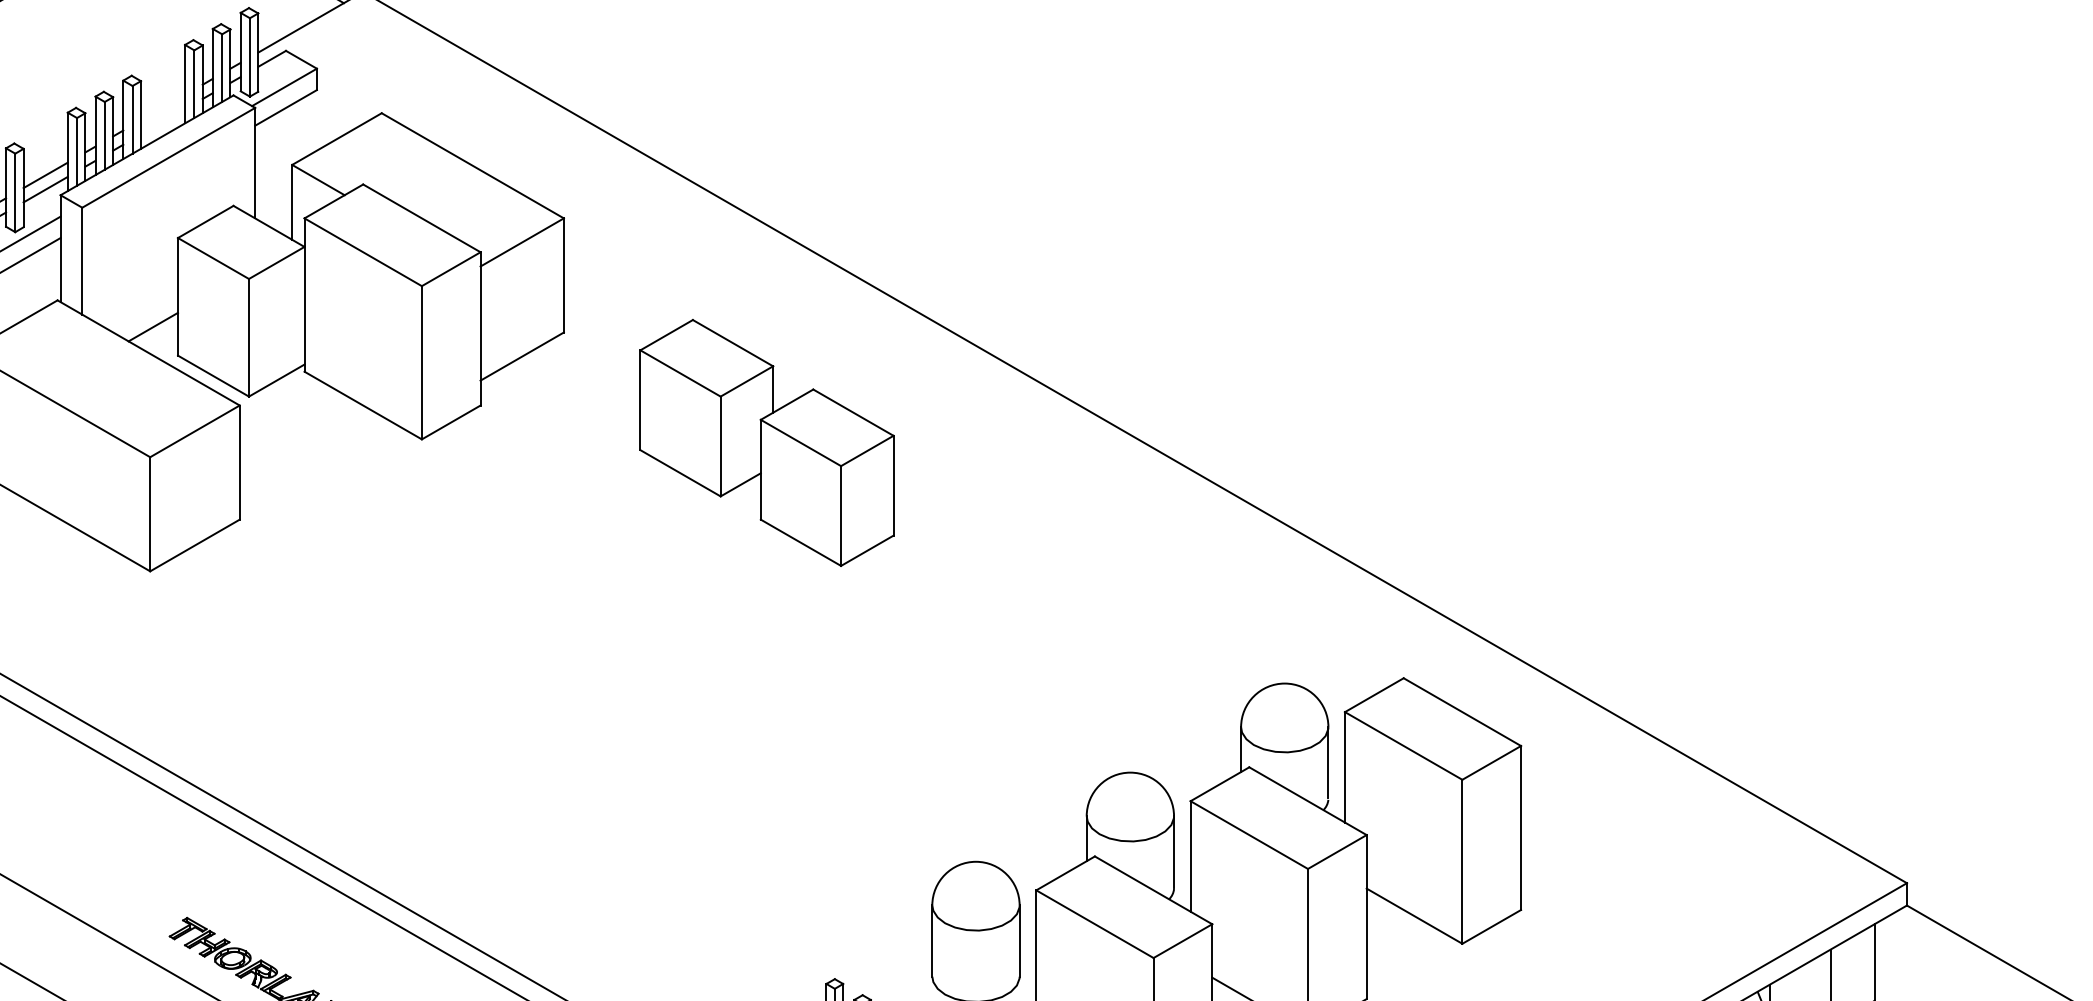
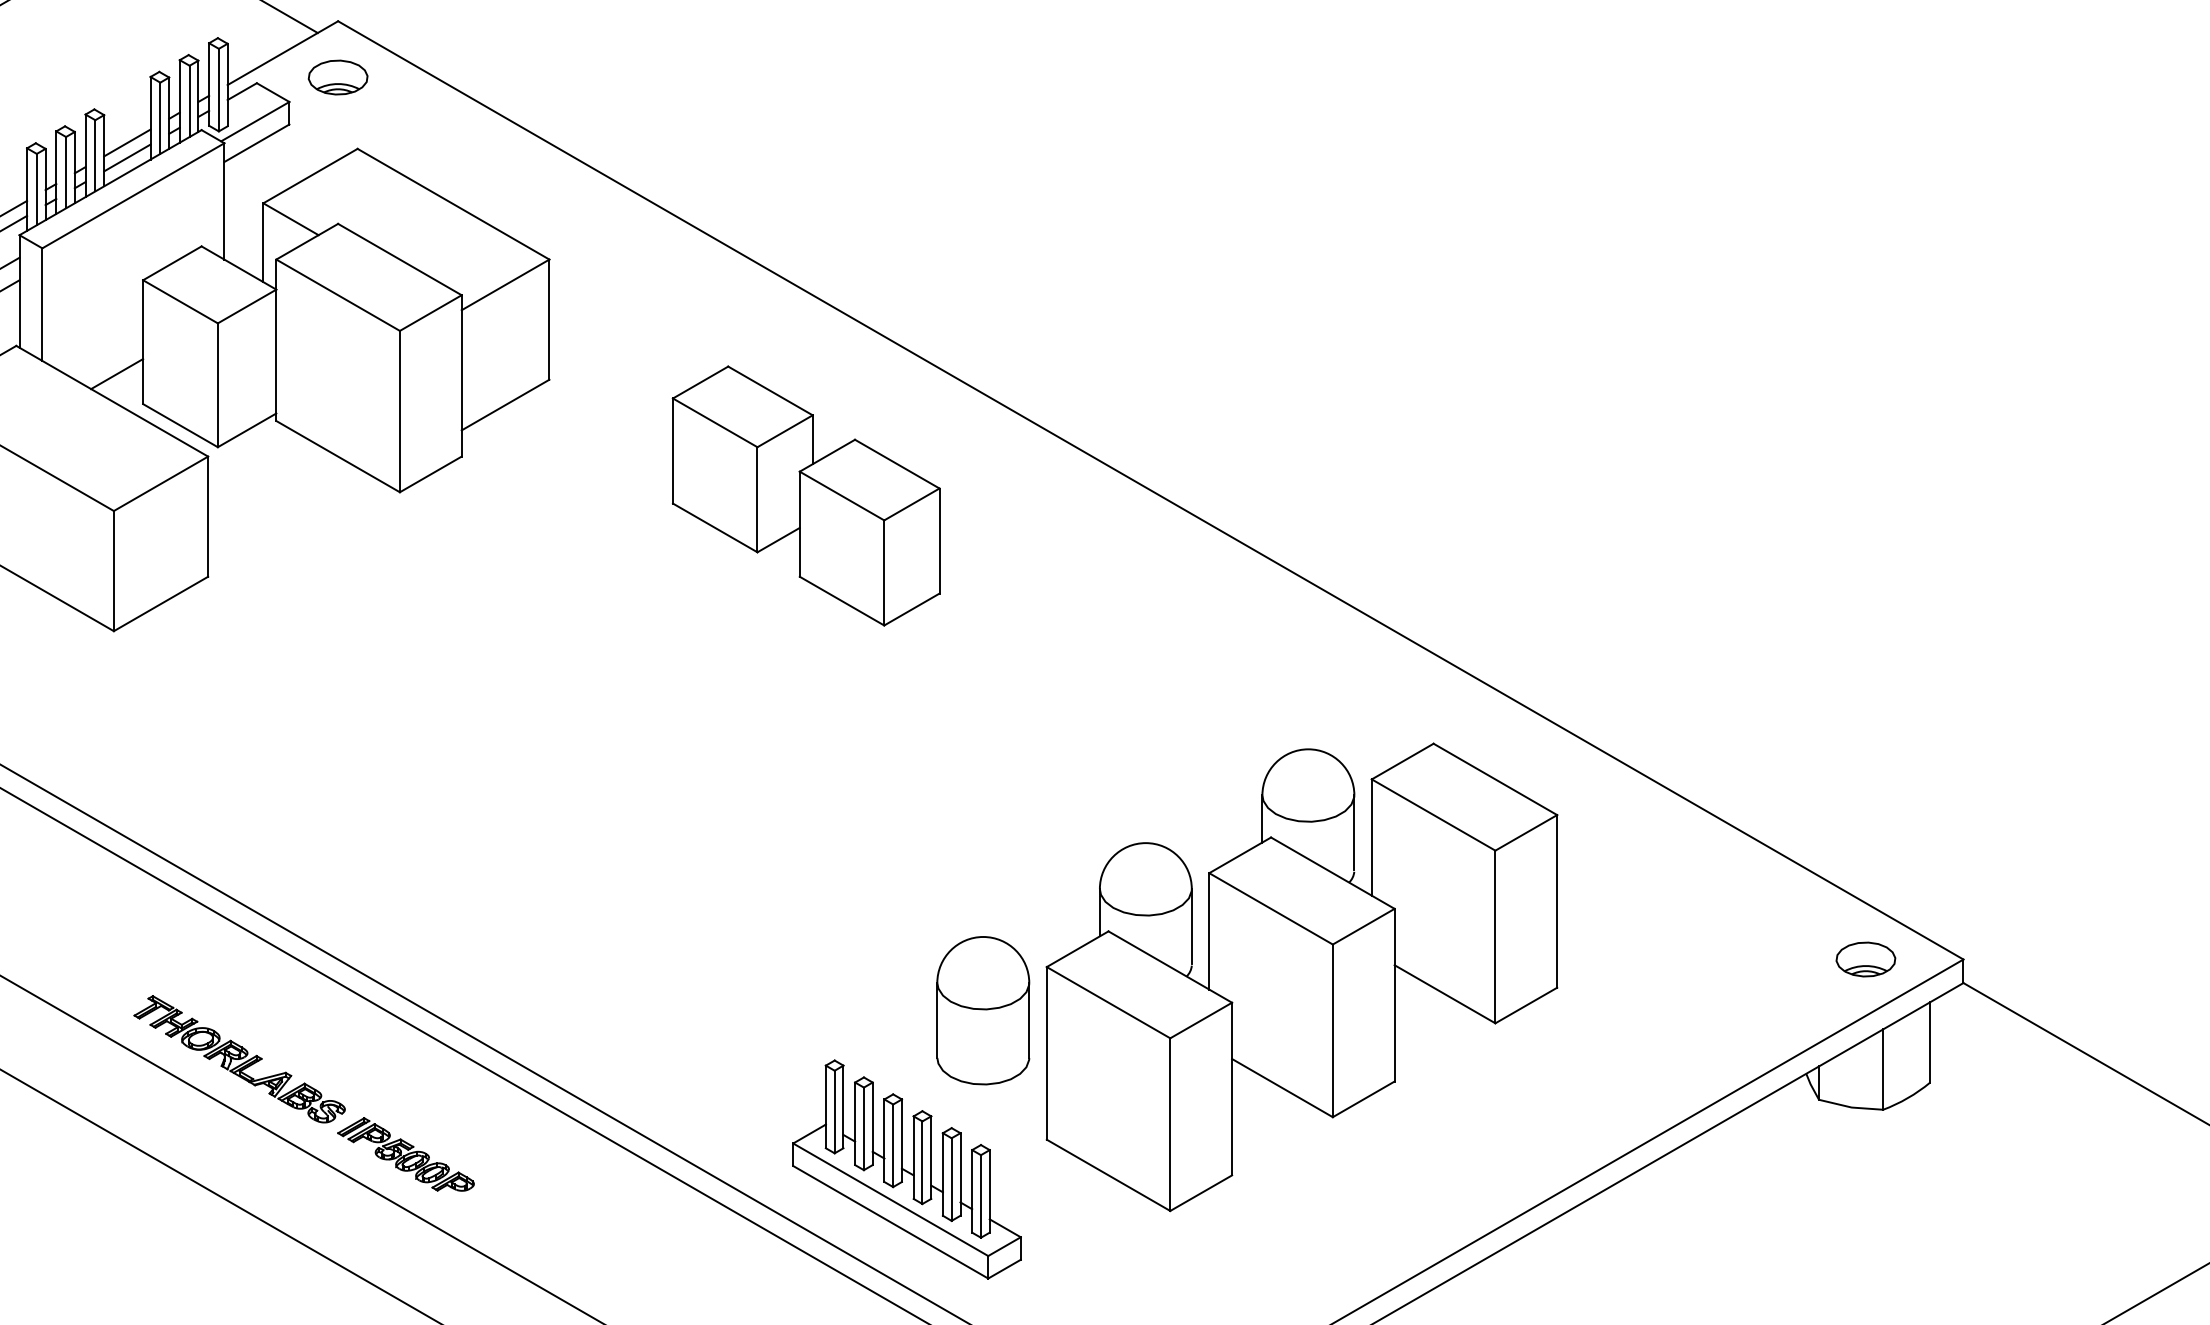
part: (362, 45) -> (337, 77), added
line: (163, 107) -> (127, 142), added
line: (163, 121) -> (127, 157), added
part: (766, 442) -> (805, 495), moved
part: (1813, 883) -> (1865, 959), added

